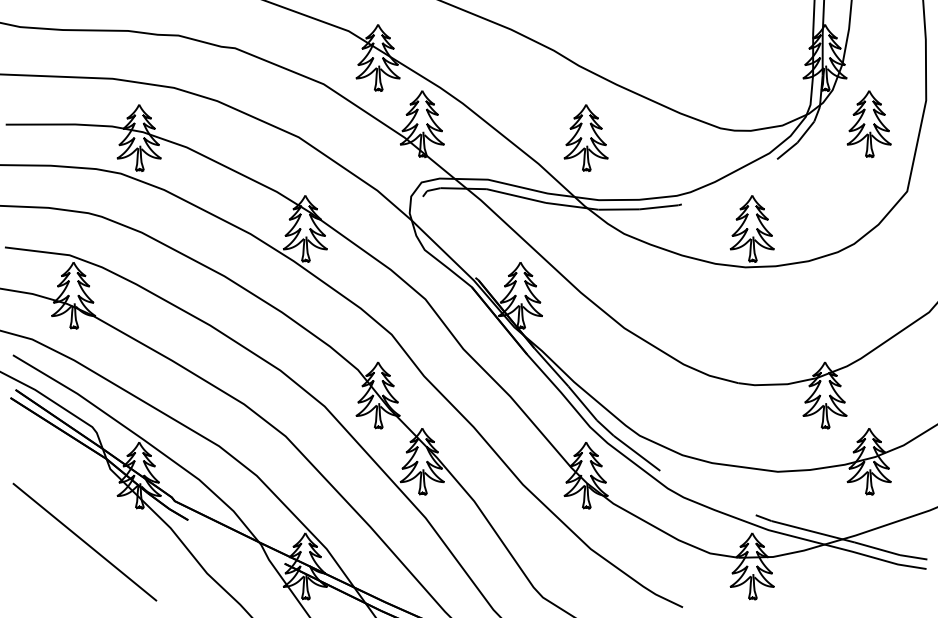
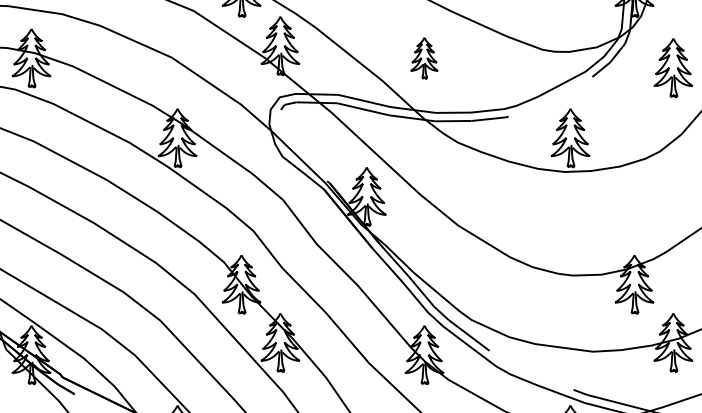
part: (868, 124) -> (672, 68), moved
part: (585, 137) -> (423, 57), size x0.7

